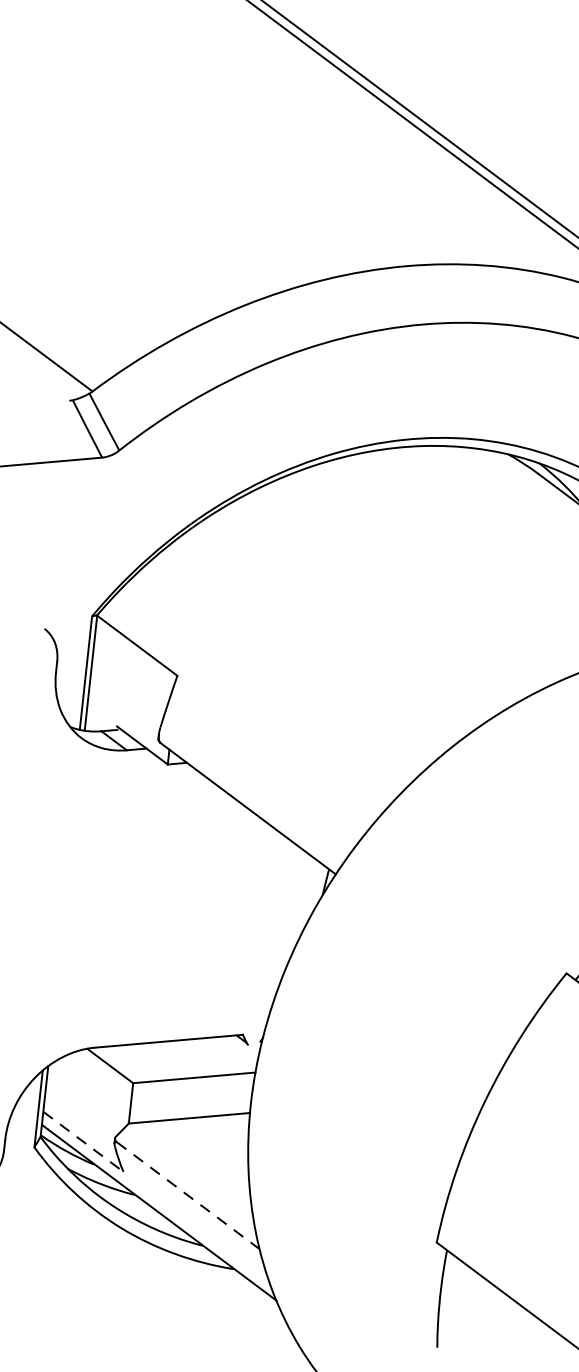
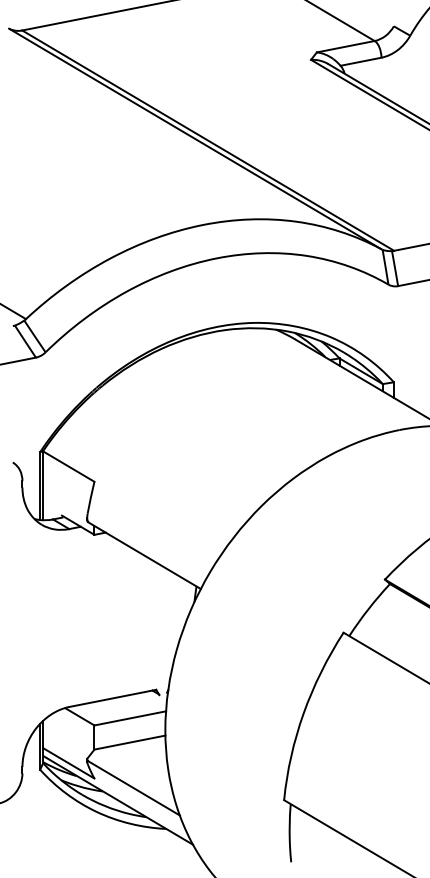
line: (82, 1142) -> (68, 763), dashed -> solid
line: (188, 1195) -> (134, 788), dashed -> solid

